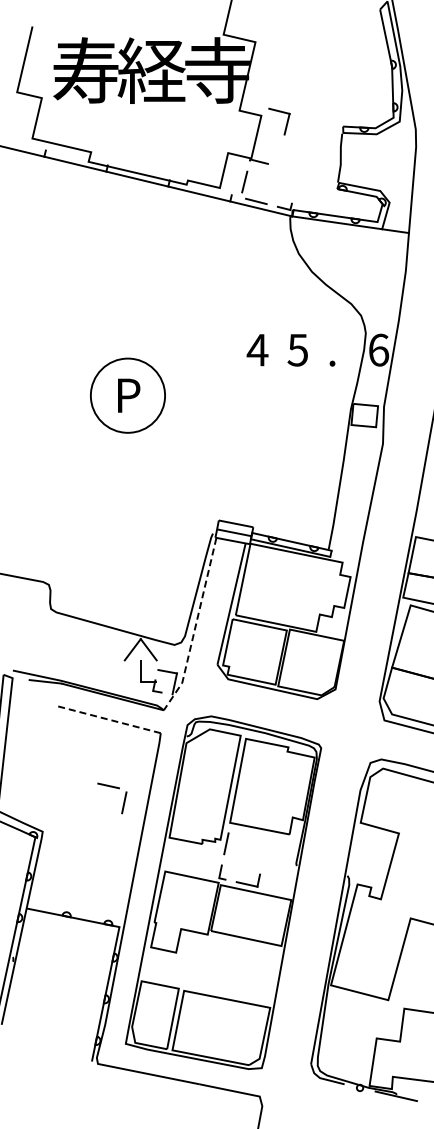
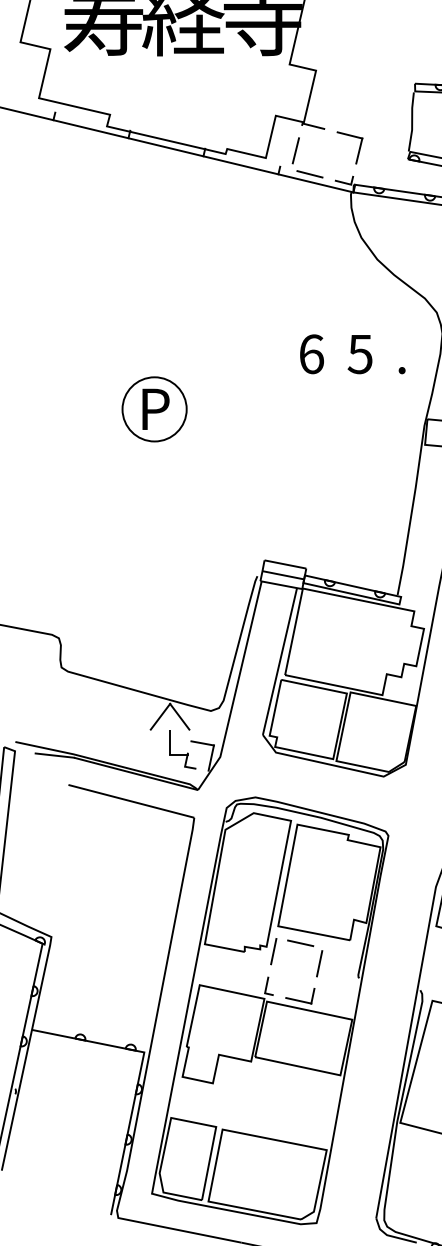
part: (286, 121) -> (358, 147), moved
text: (257, 349) -> (311, 353), 4 -> 6
circle: (127, 395) -> (154, 409), size x0.71
line: (195, 628) -> (236, 691), dashed -> solid
line: (108, 719) -> (131, 801), dashed -> solid
part: (114, 788) -> (307, 946), moved

